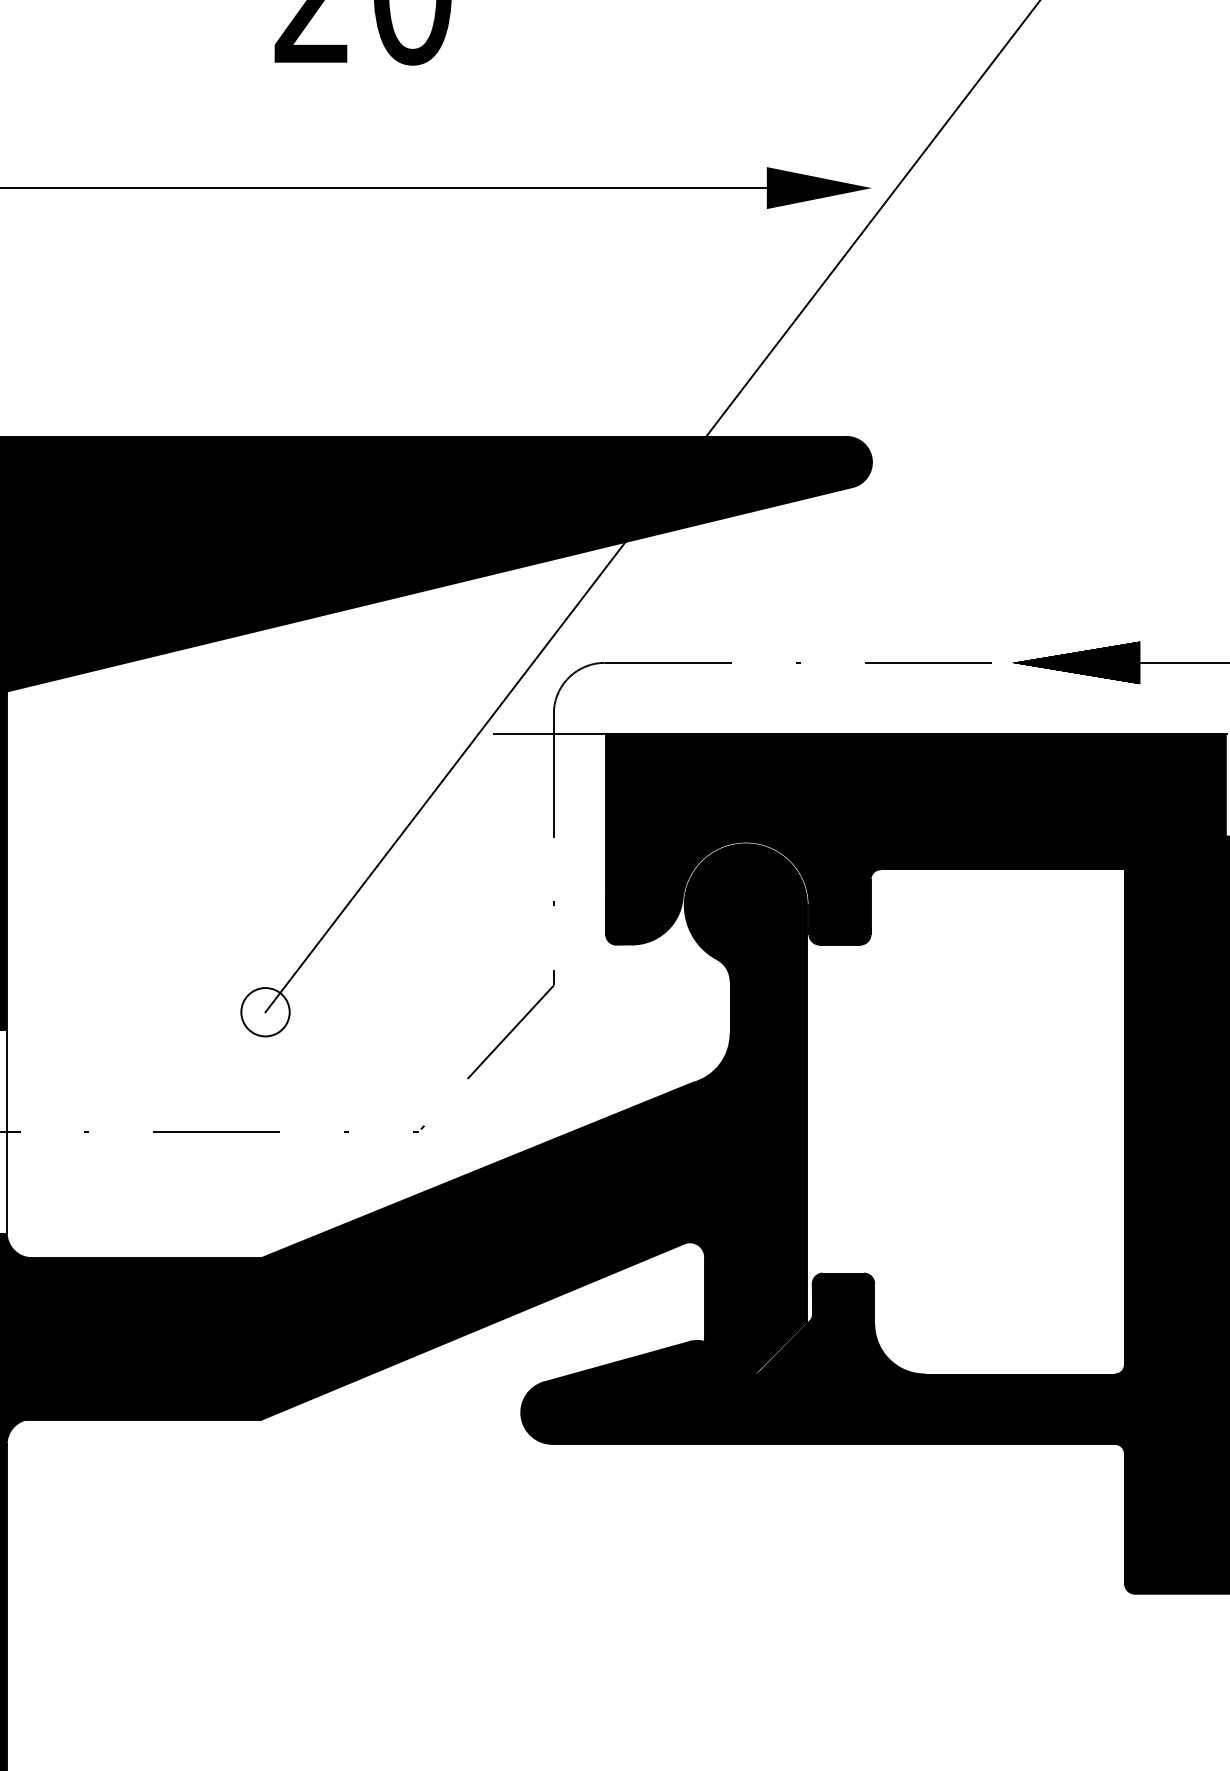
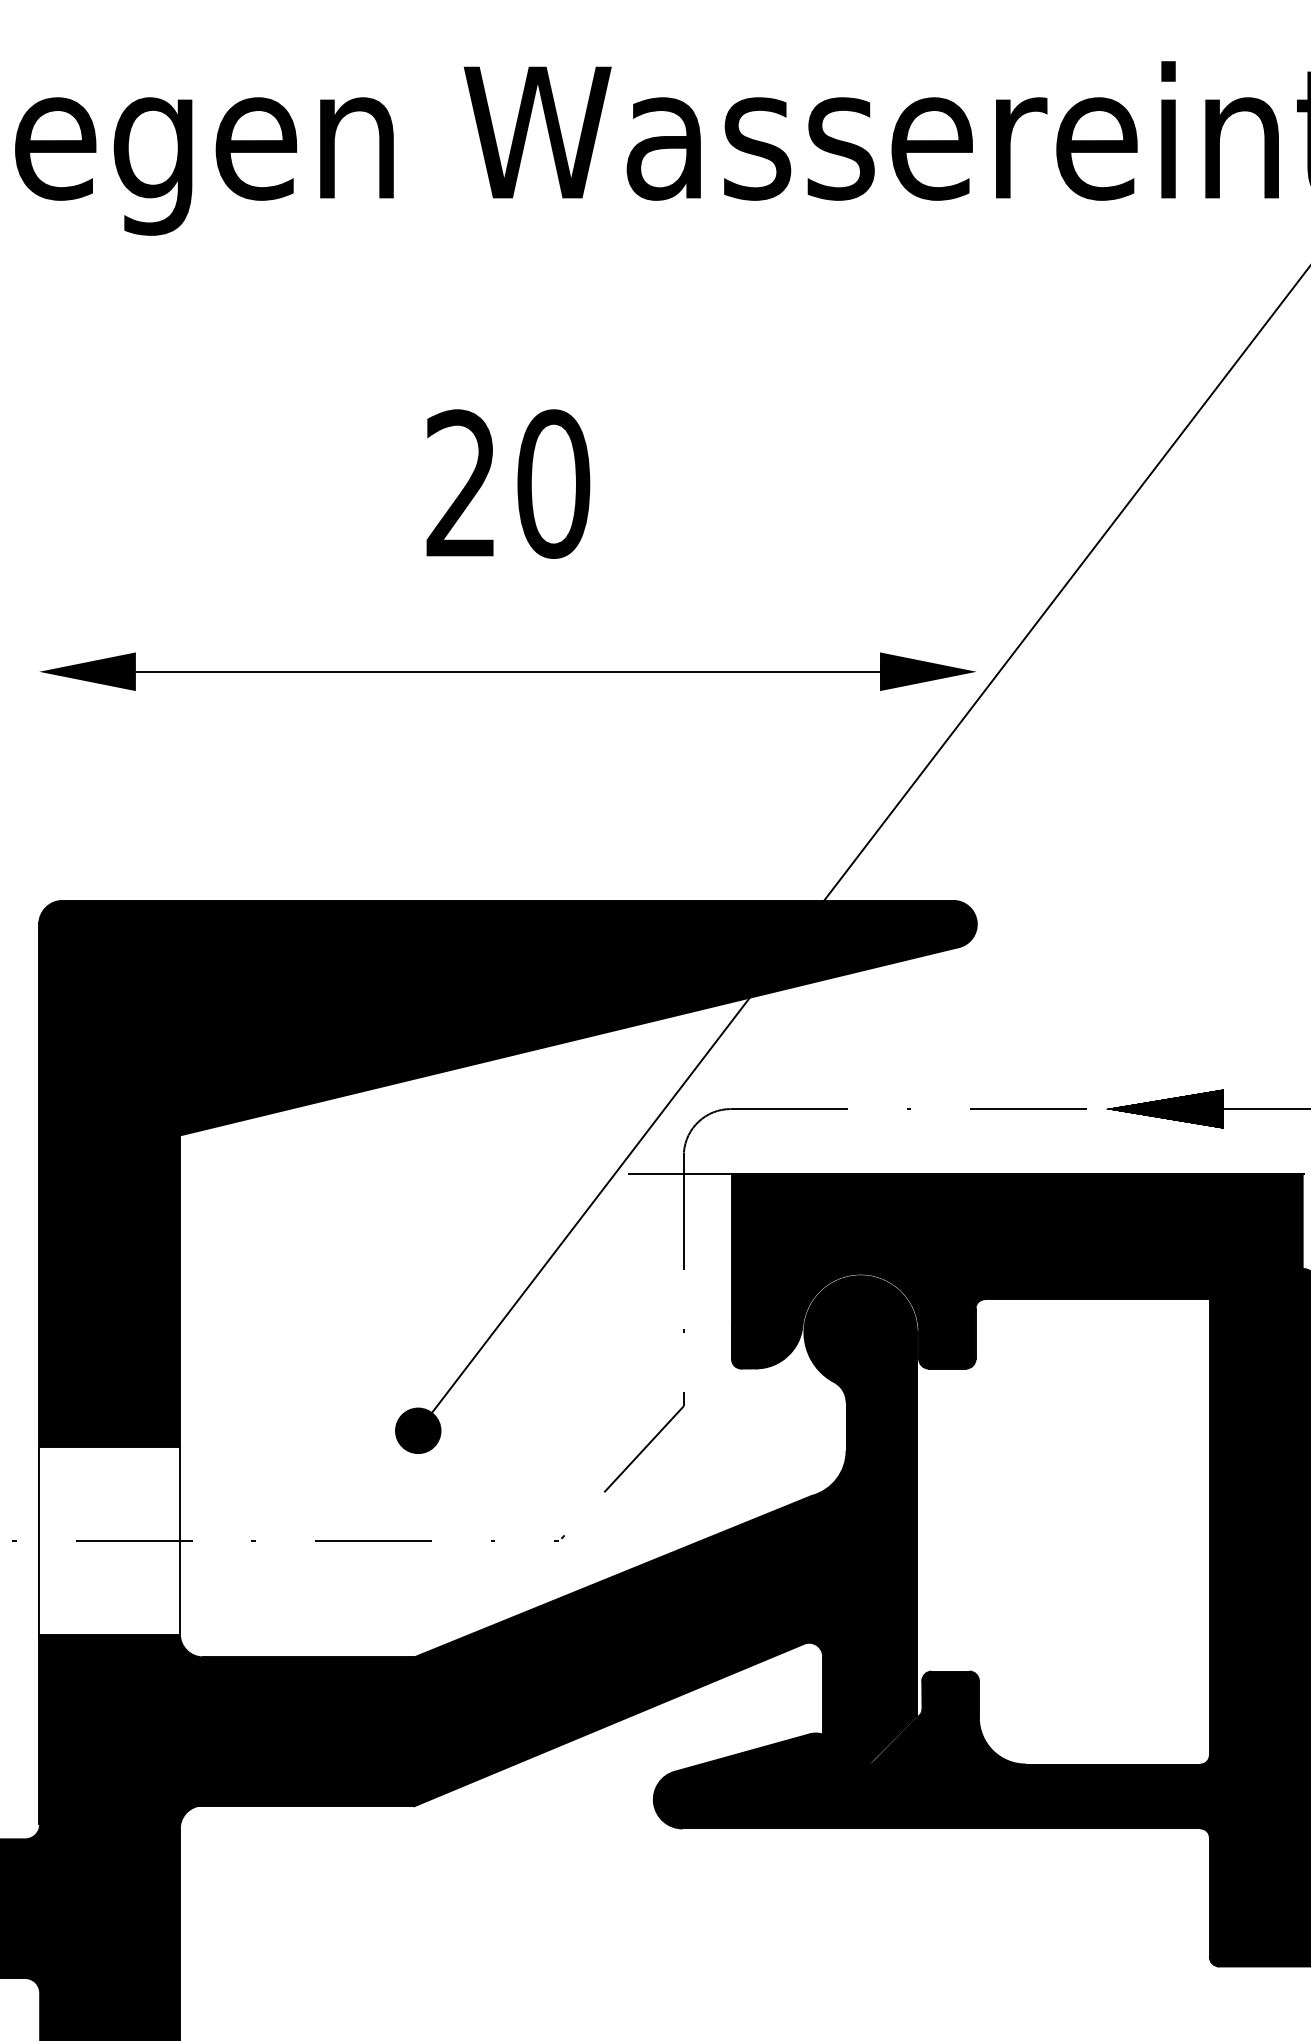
fill: (264, 1011) -> (417, 1430), added

